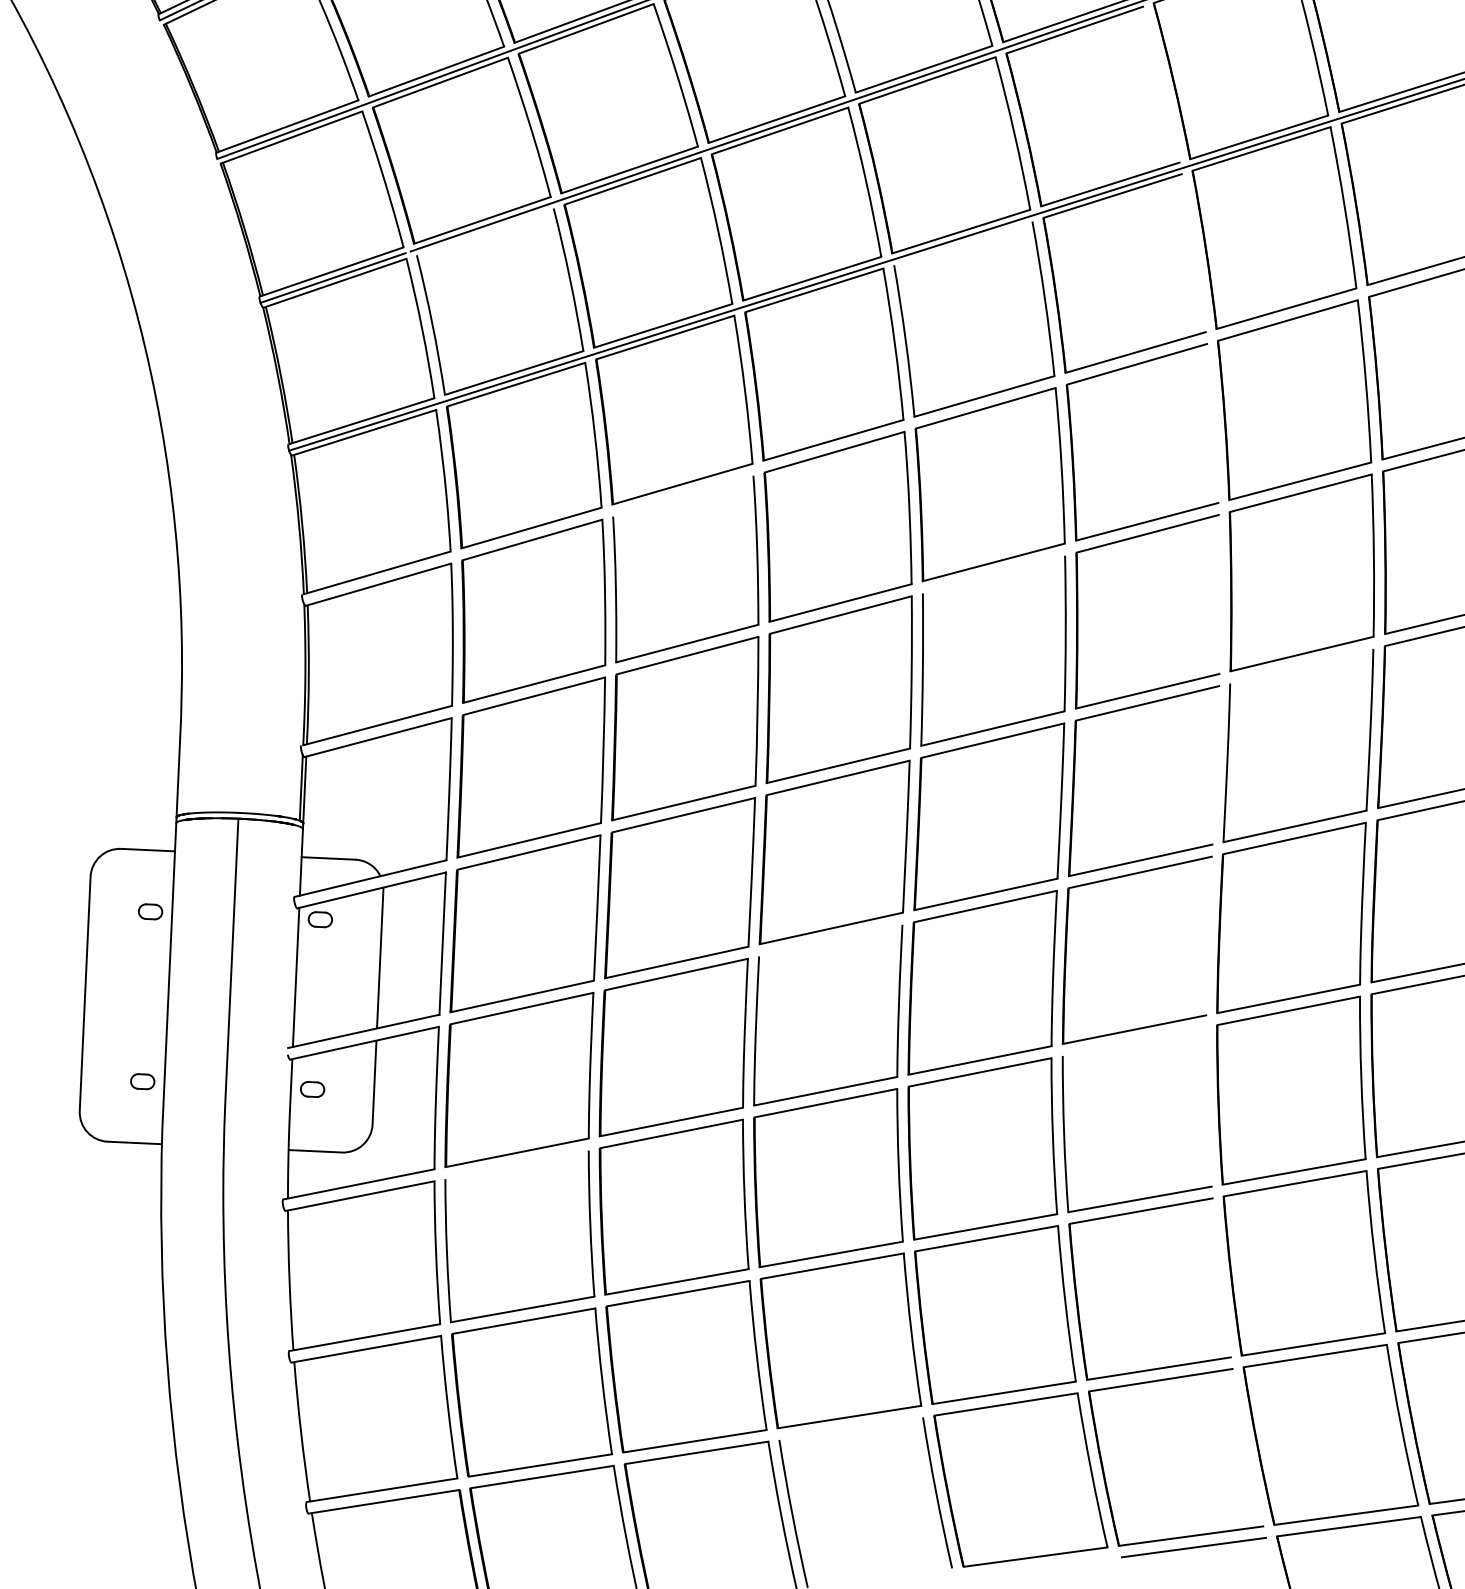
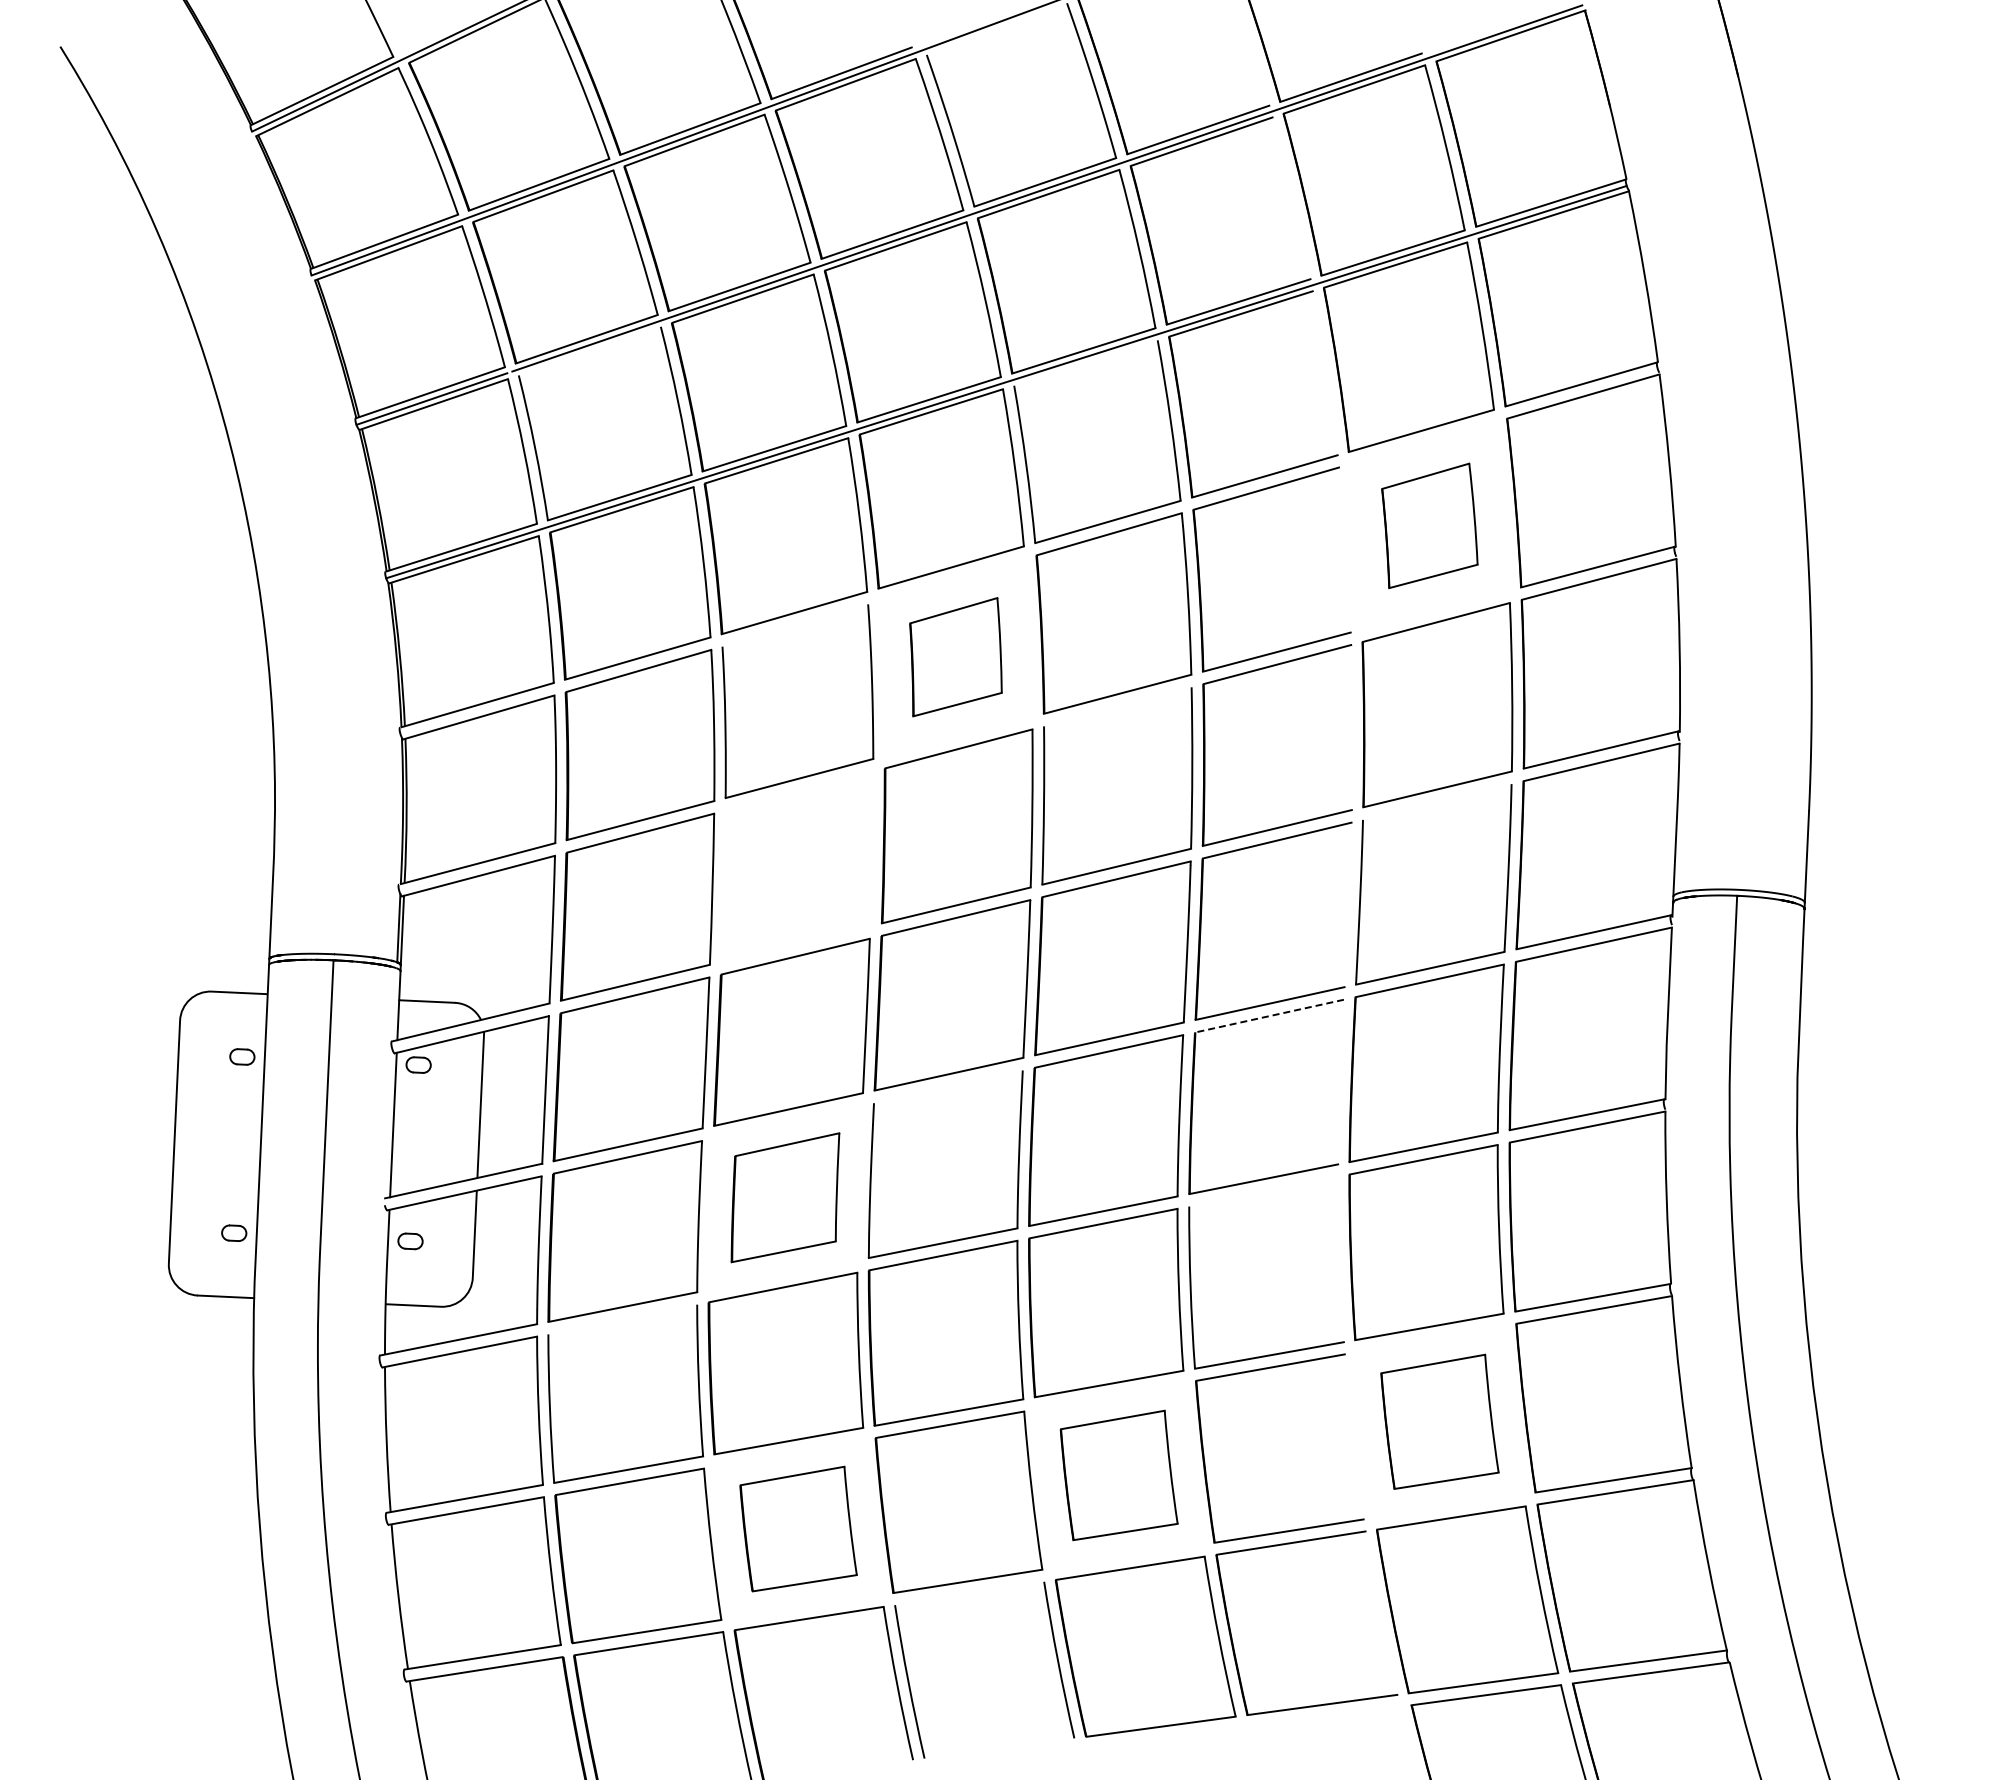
part: (1294, 399) -> (1429, 525), size x0.6
part: (837, 526) -> (955, 656), size x0.6
part: (685, 728) -> (797, 866), removed
line: (1140, 872) -> (1269, 1016), solid -> dashed
part: (673, 1047) -> (785, 1197), size x0.7
part: (1303, 1263) -> (1439, 1421), size x0.7
part: (994, 1315) -> (1118, 1475), size x0.7
part: (686, 1366) -> (798, 1528), size x0.7
line: (1194, 1547) -> (1325, 1716), removed

